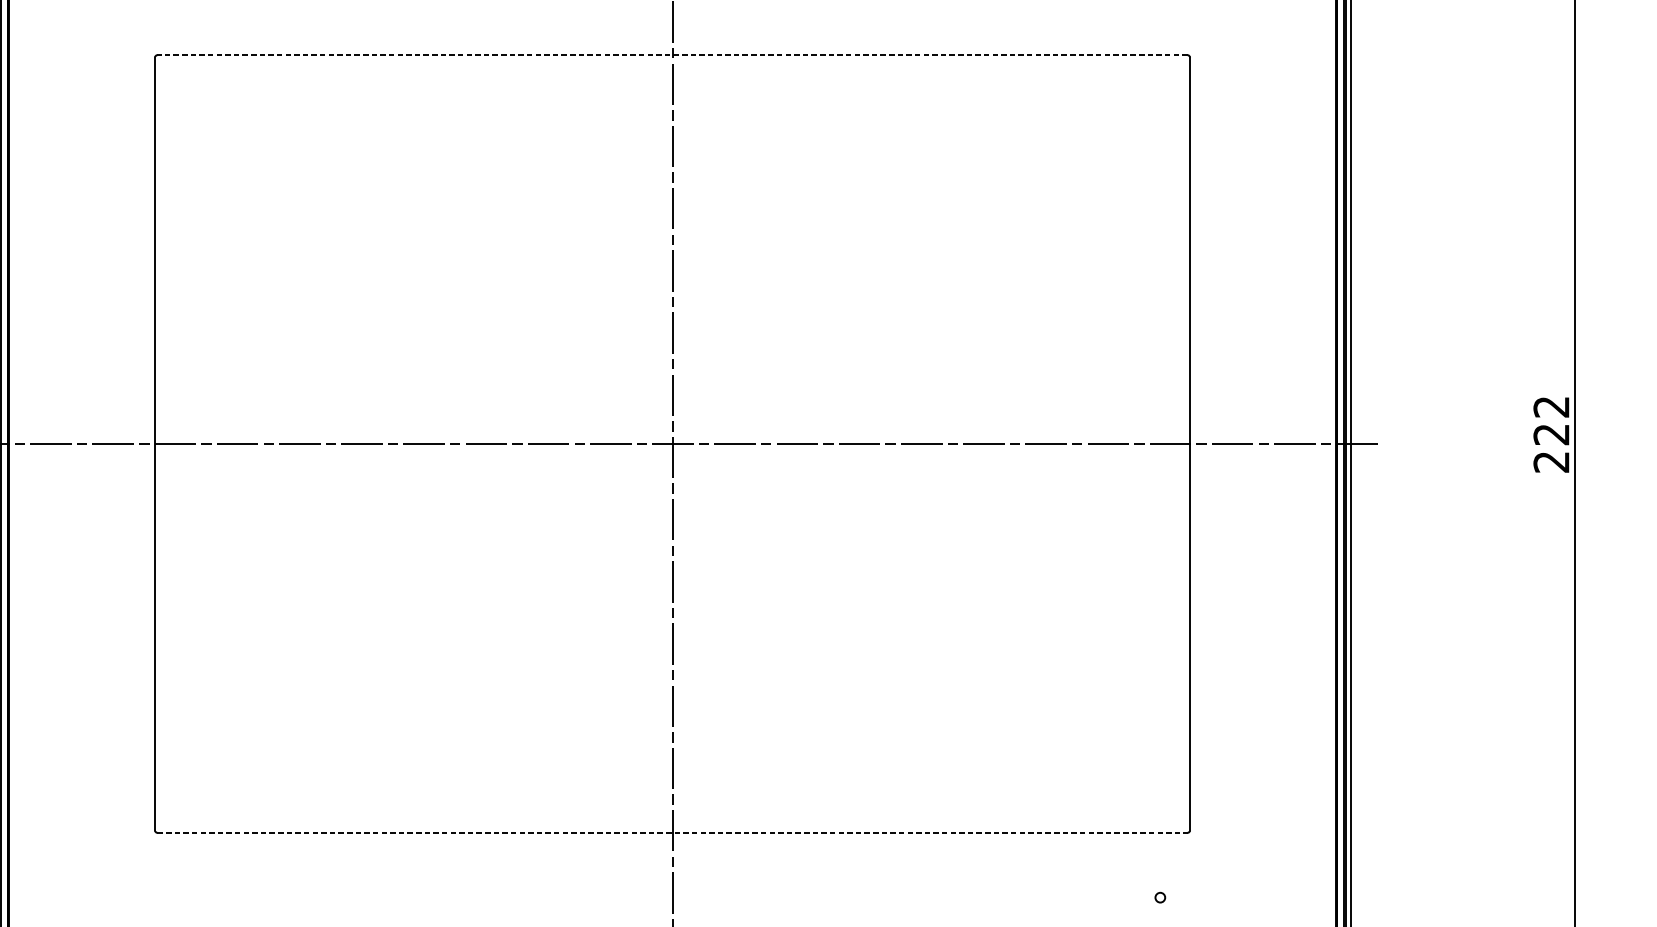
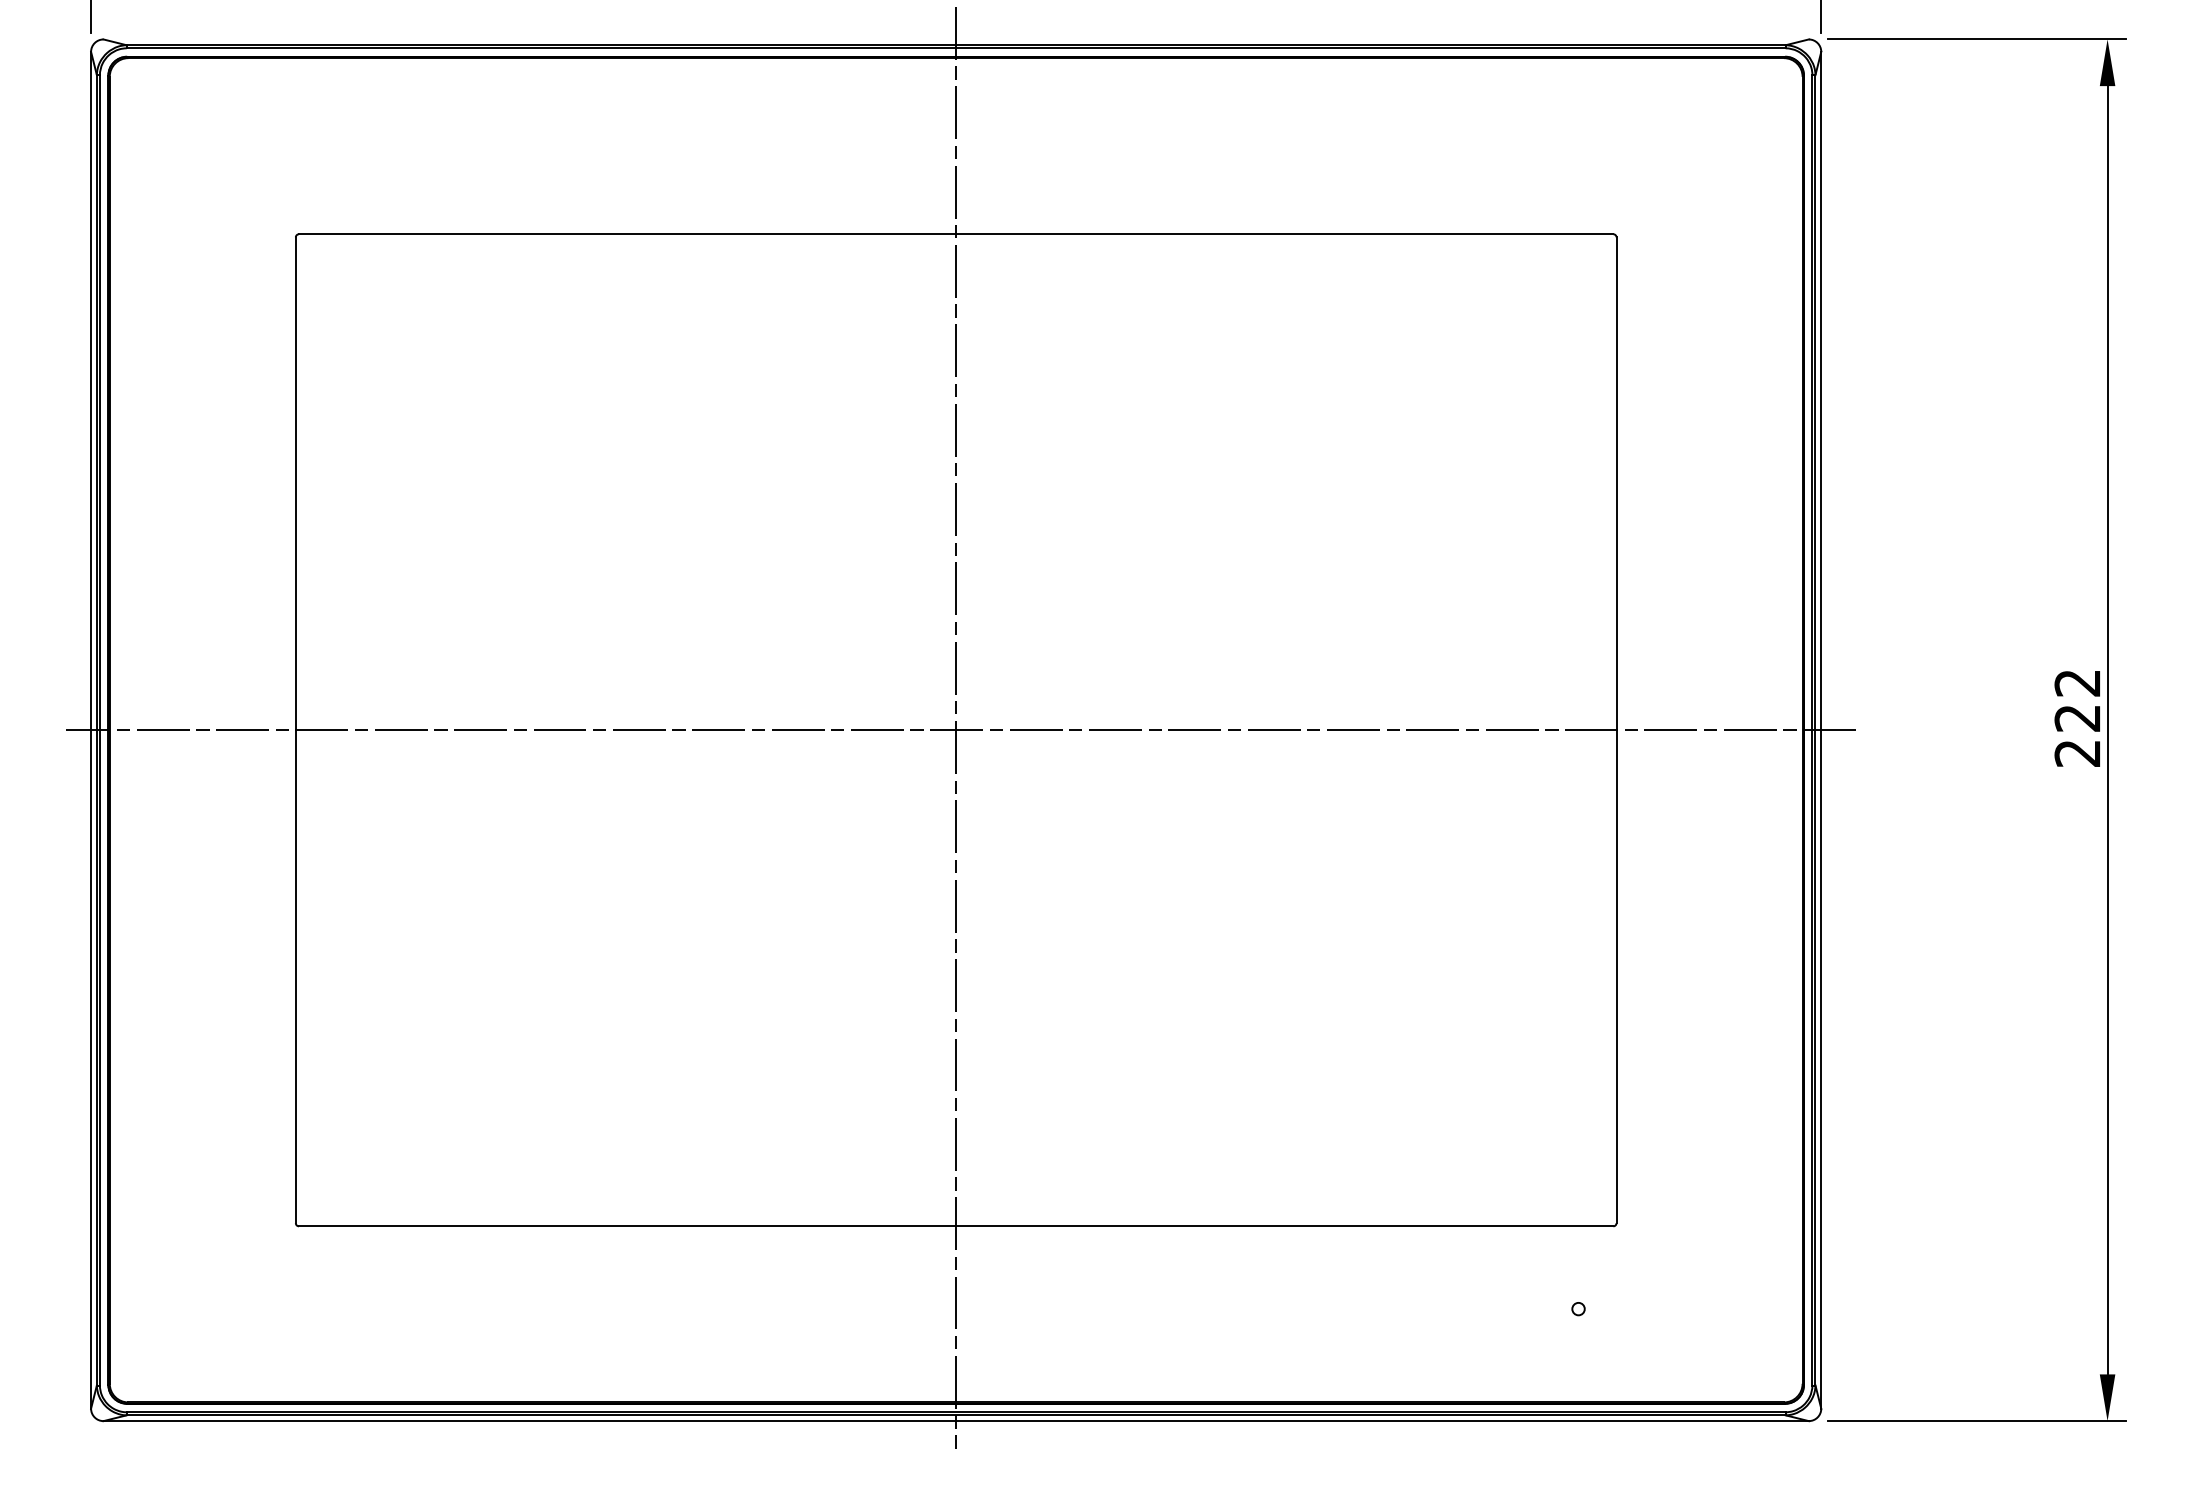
line: (671, 55) -> (955, 234), dashed -> solid
line: (672, 832) -> (956, 1226), dashed -> solid

